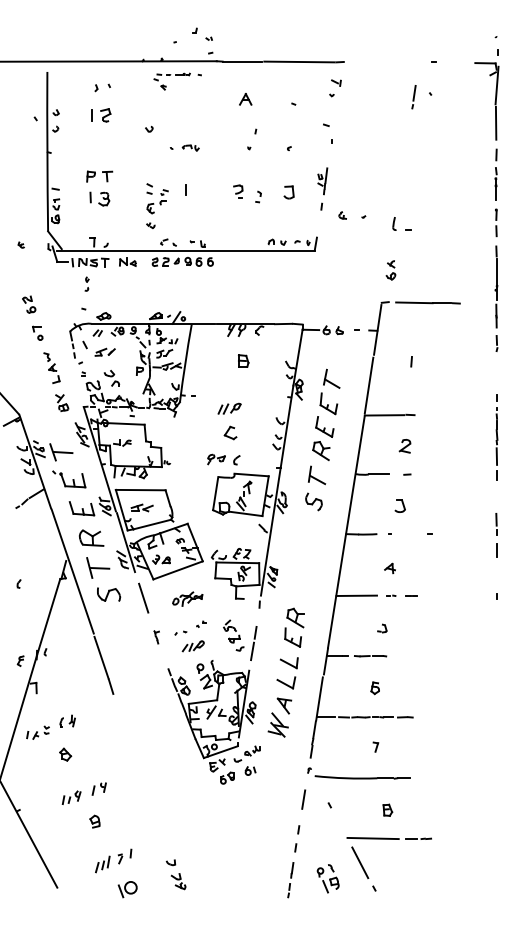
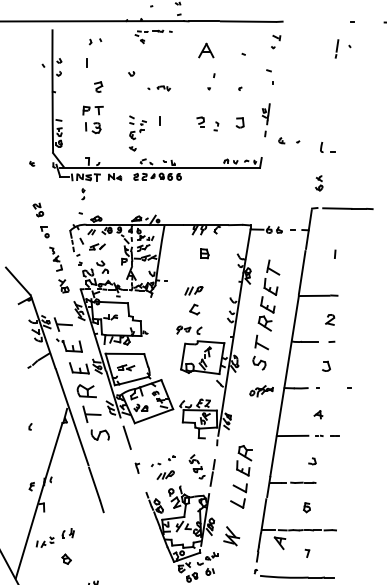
part: (245, 99) -> (206, 50), size x1.6
part: (105, 115) -> (98, 87), moved
part: (187, 598) -> (261, 390), moved
part: (284, 705) -> (280, 542), moved

